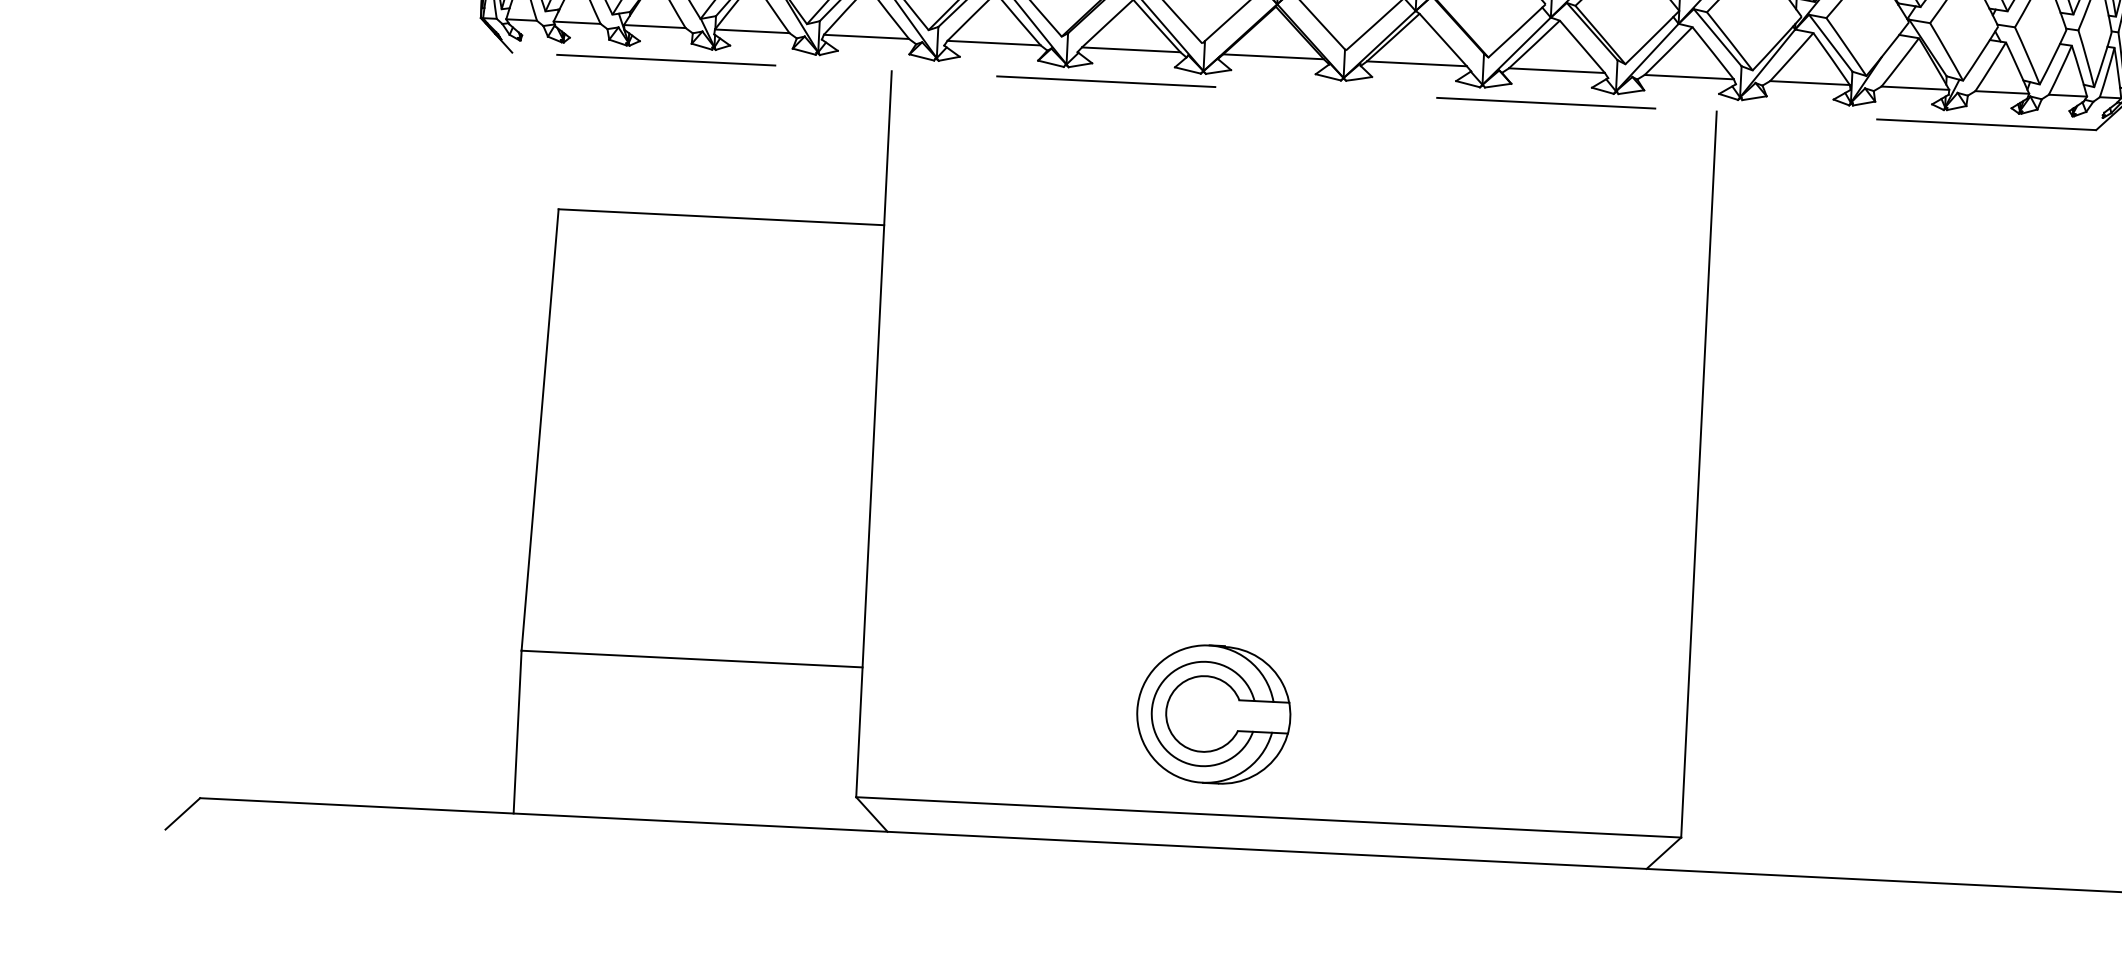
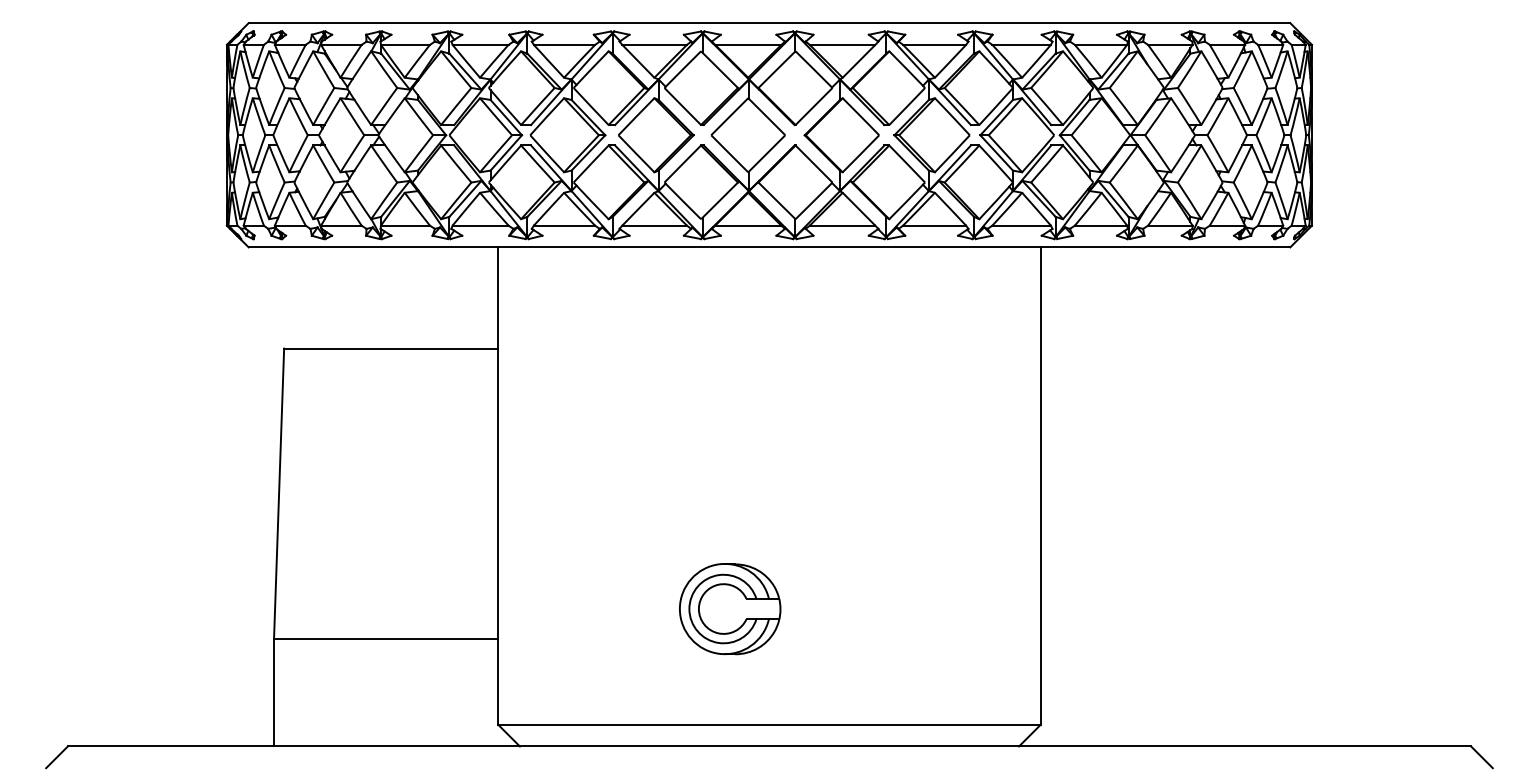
line: (1304, 91) -> (769, 247), dashed -> solid
part: (1214, 715) -> (730, 609), moved

